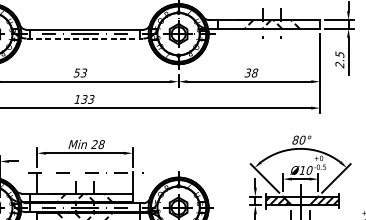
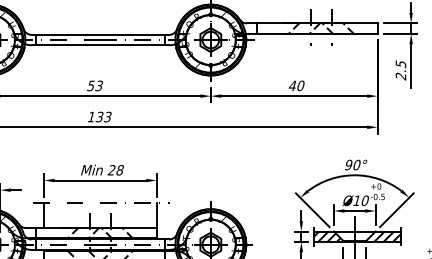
line: (85, 38) -> (100, 45), dashed -> solid
text: (251, 72) -> (296, 85), 38 -> 40
text: (295, 140) -> (348, 165), 80° -> 90°

